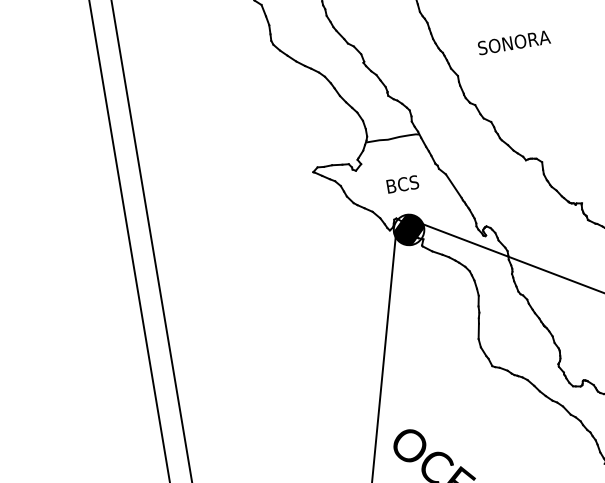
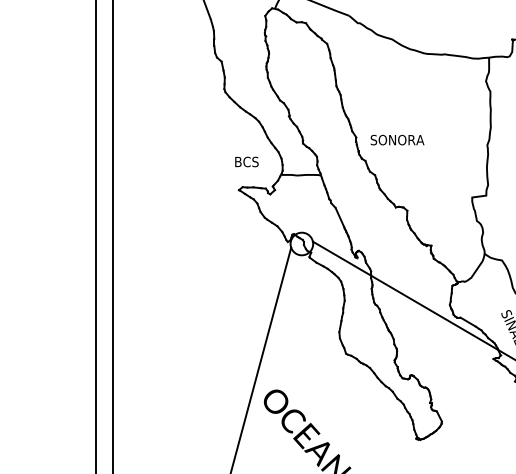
text: (514, 41) -> (397, 139), moved
text: (402, 183) -> (246, 161), moved
hatch: (408, 229) -> (301, 243), removed

